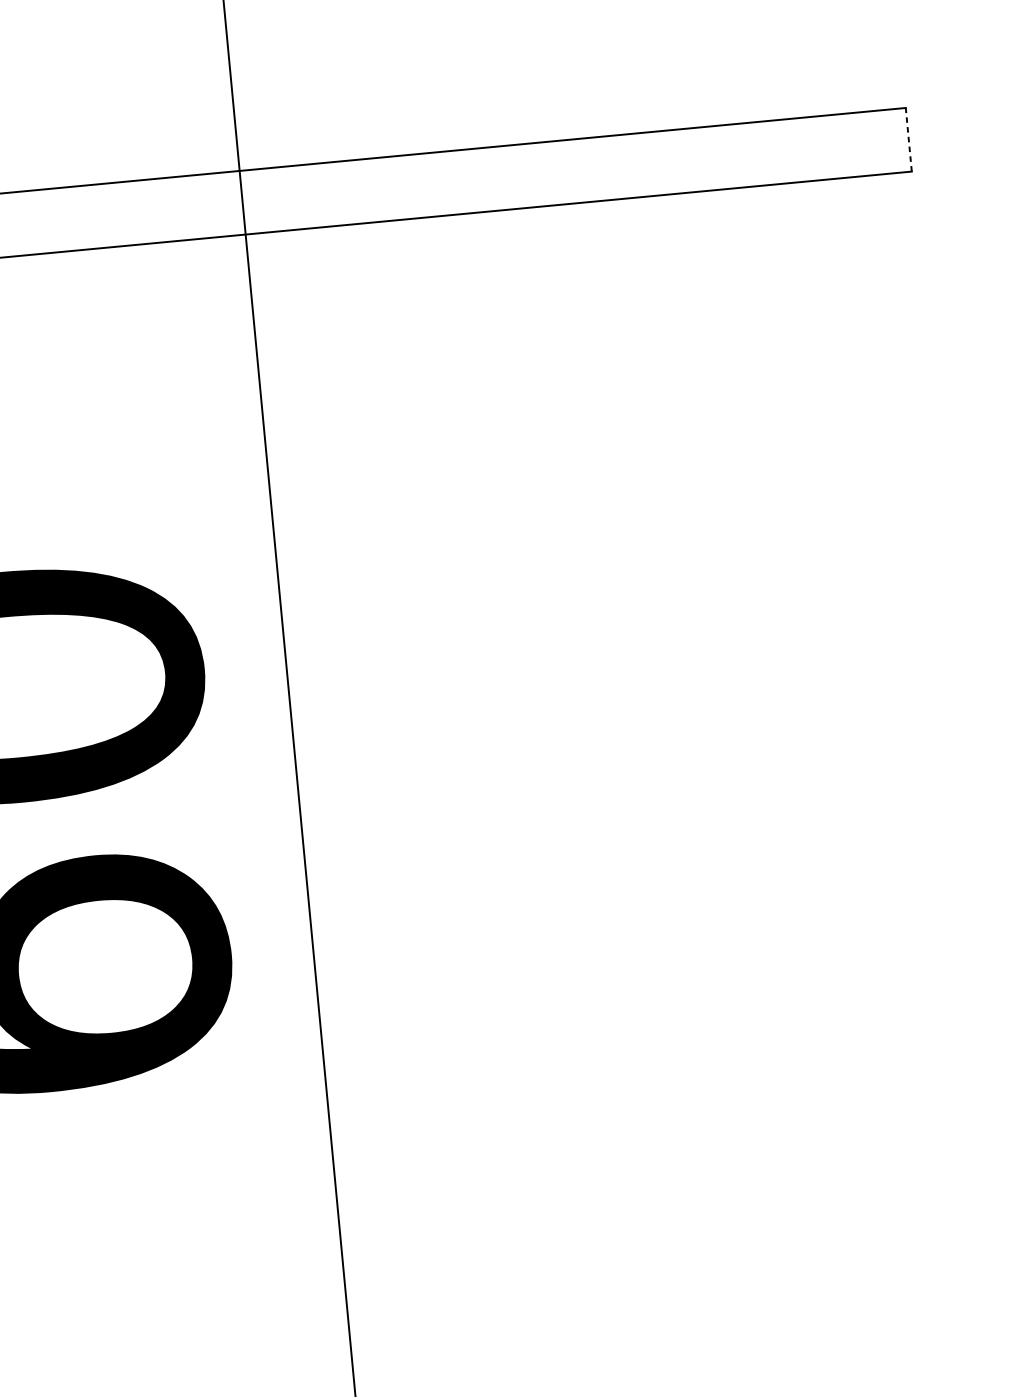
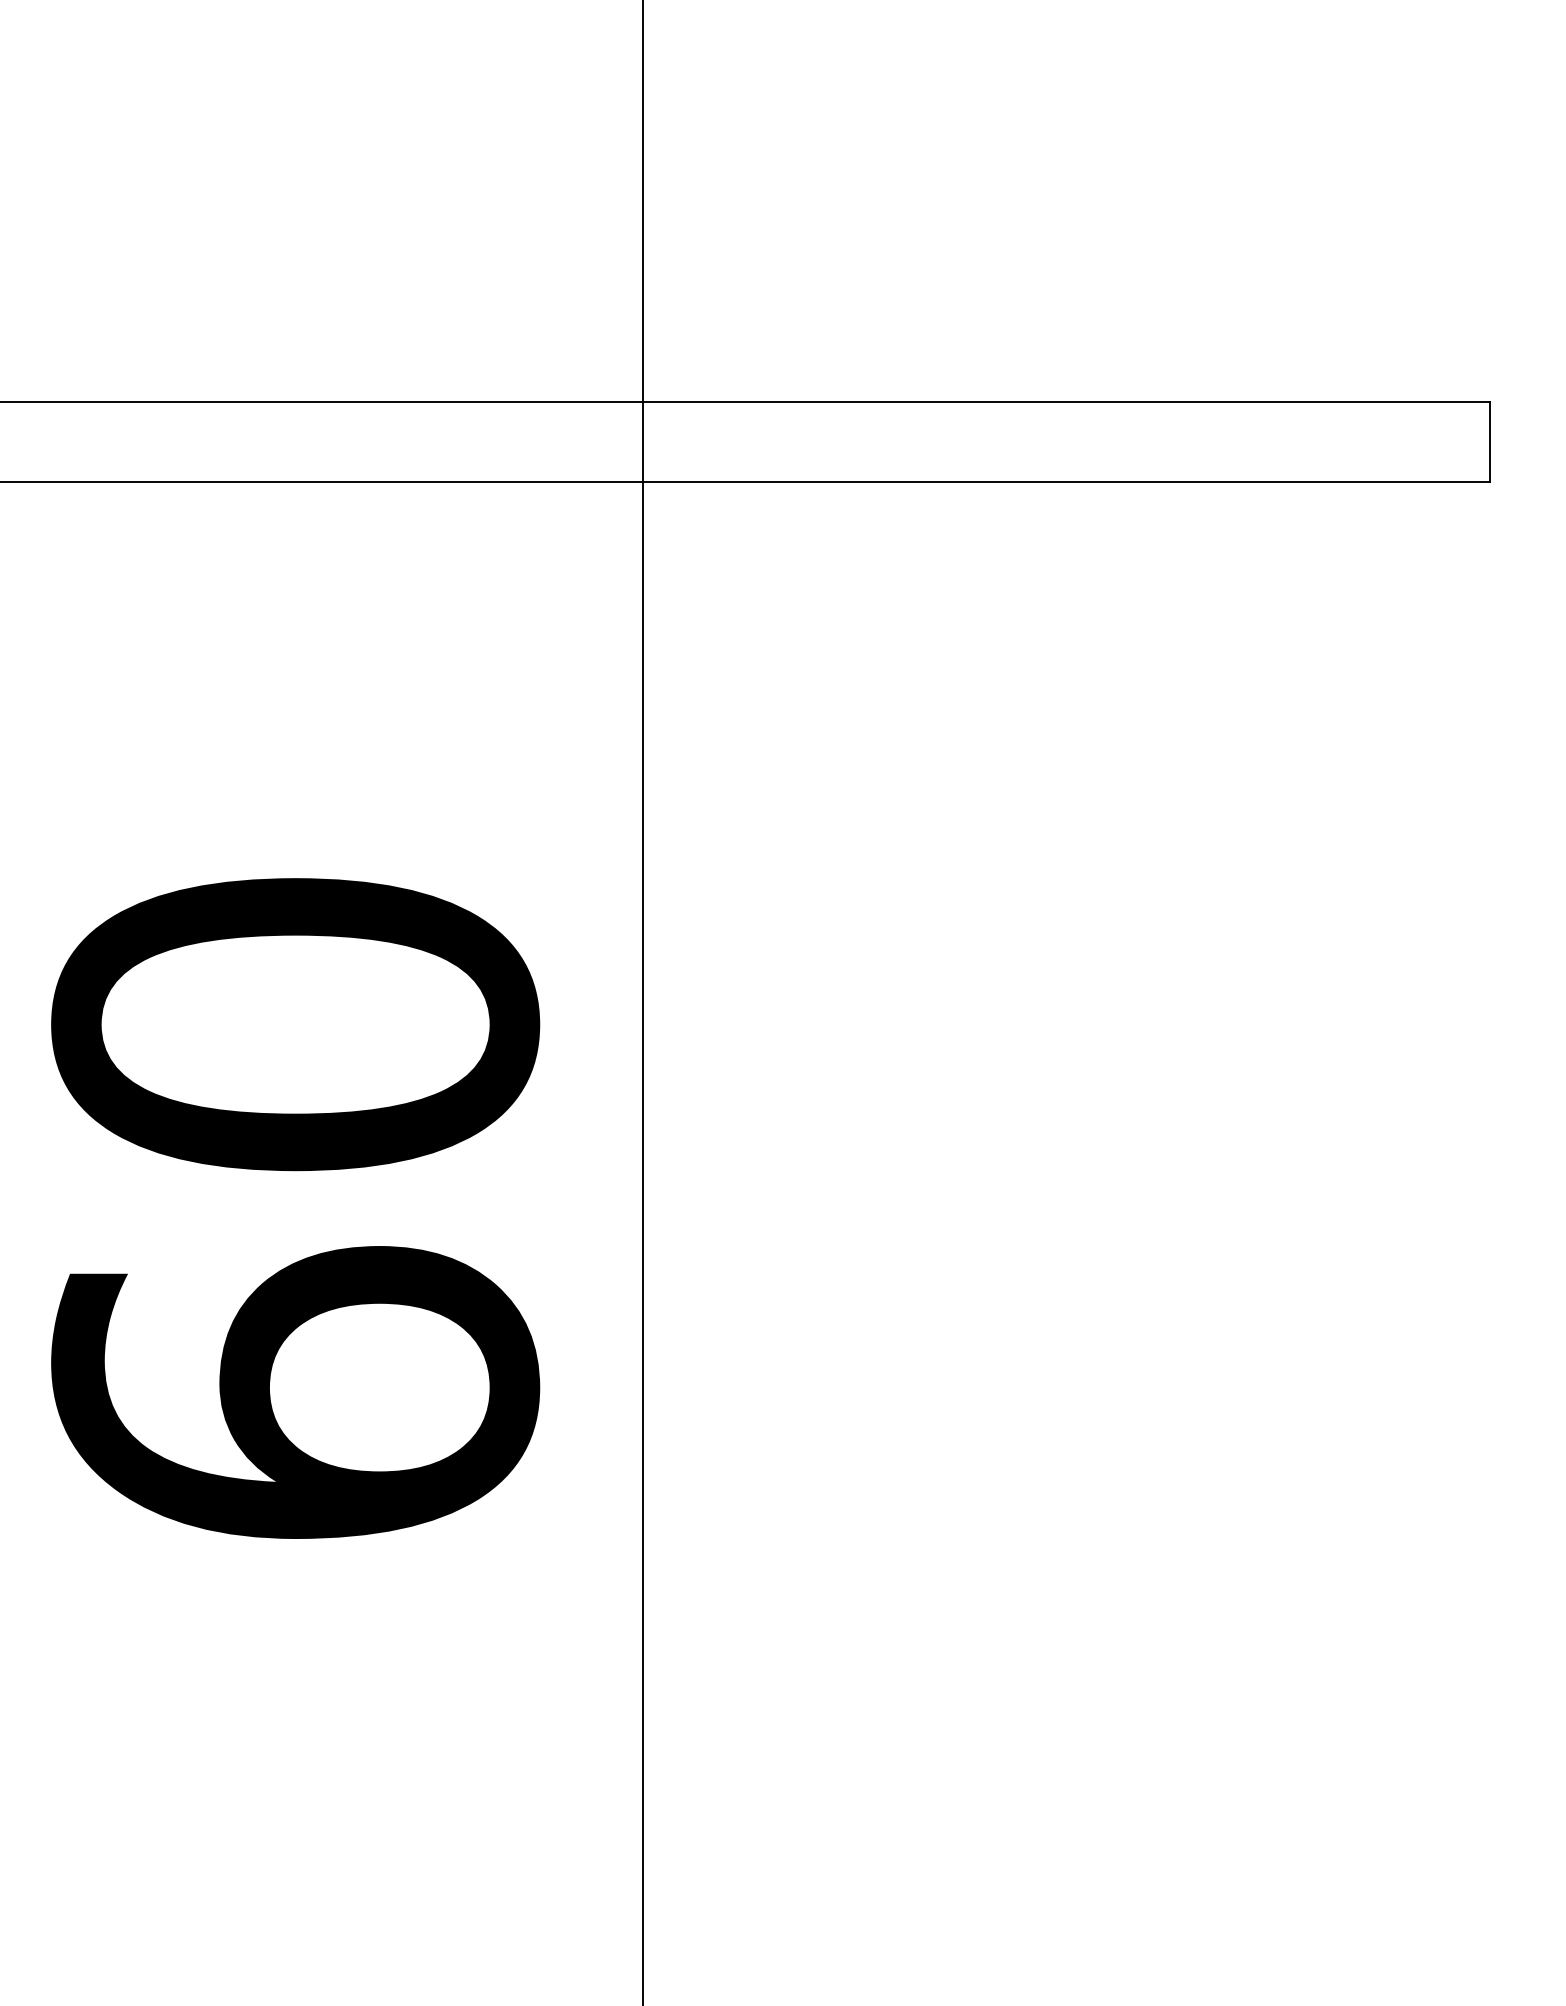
line: (908, 139) -> (1489, 441), dashed -> solid

